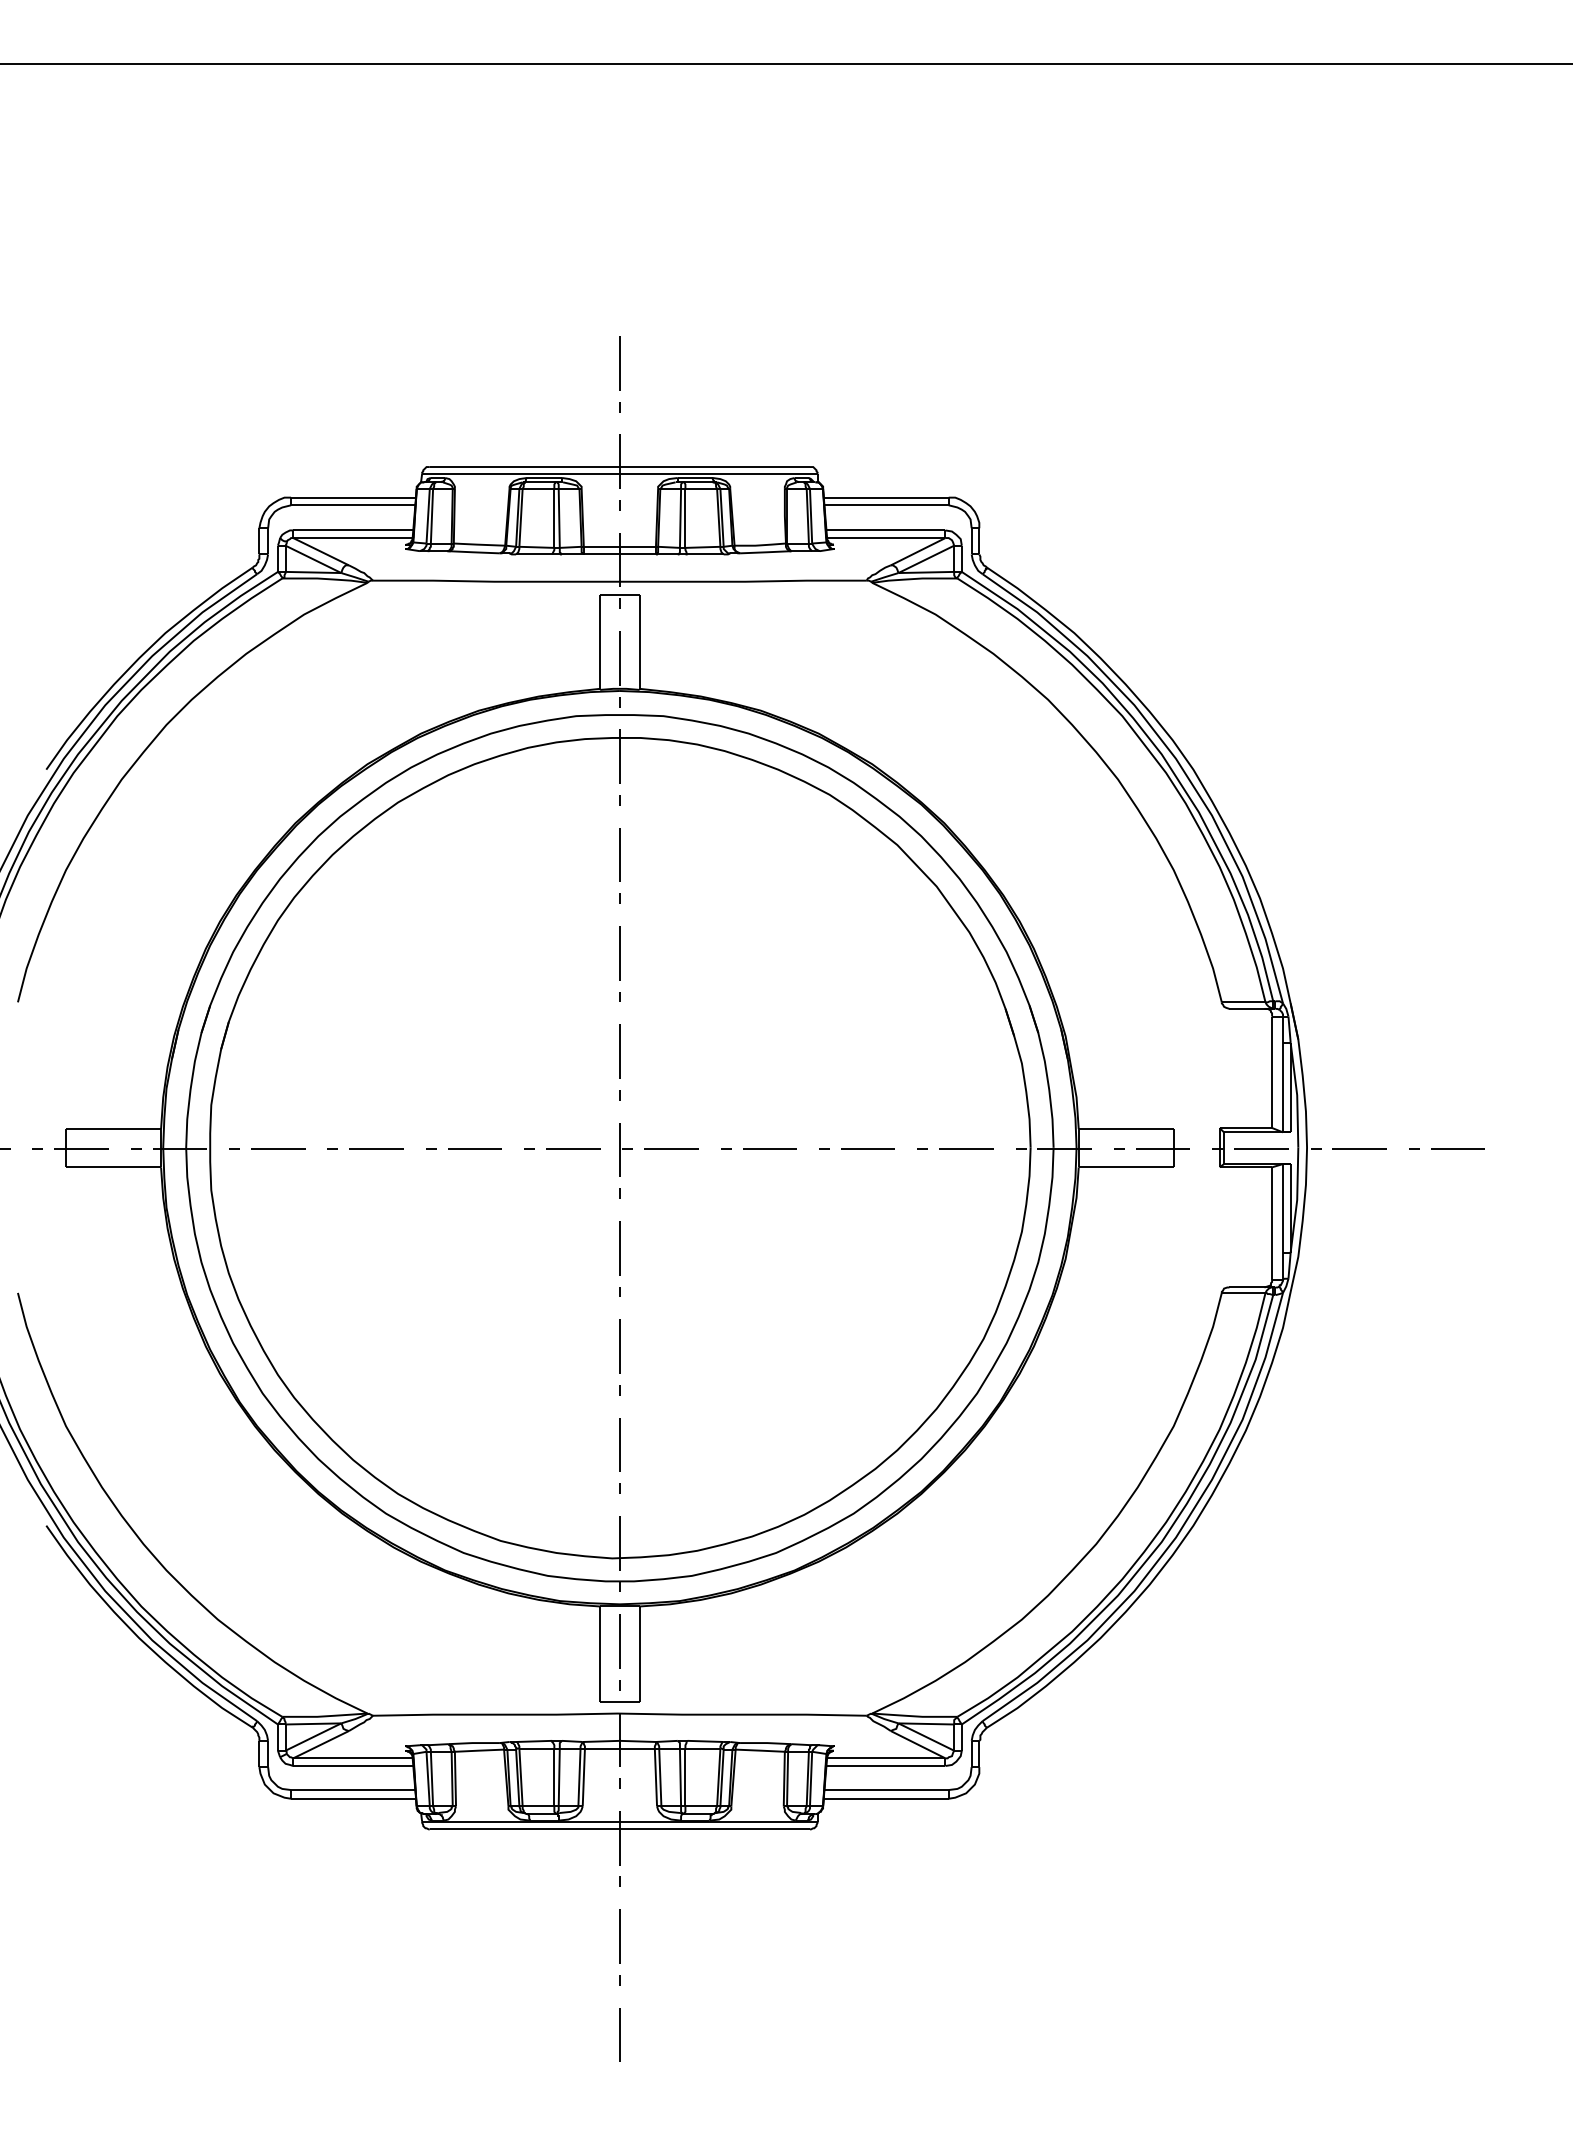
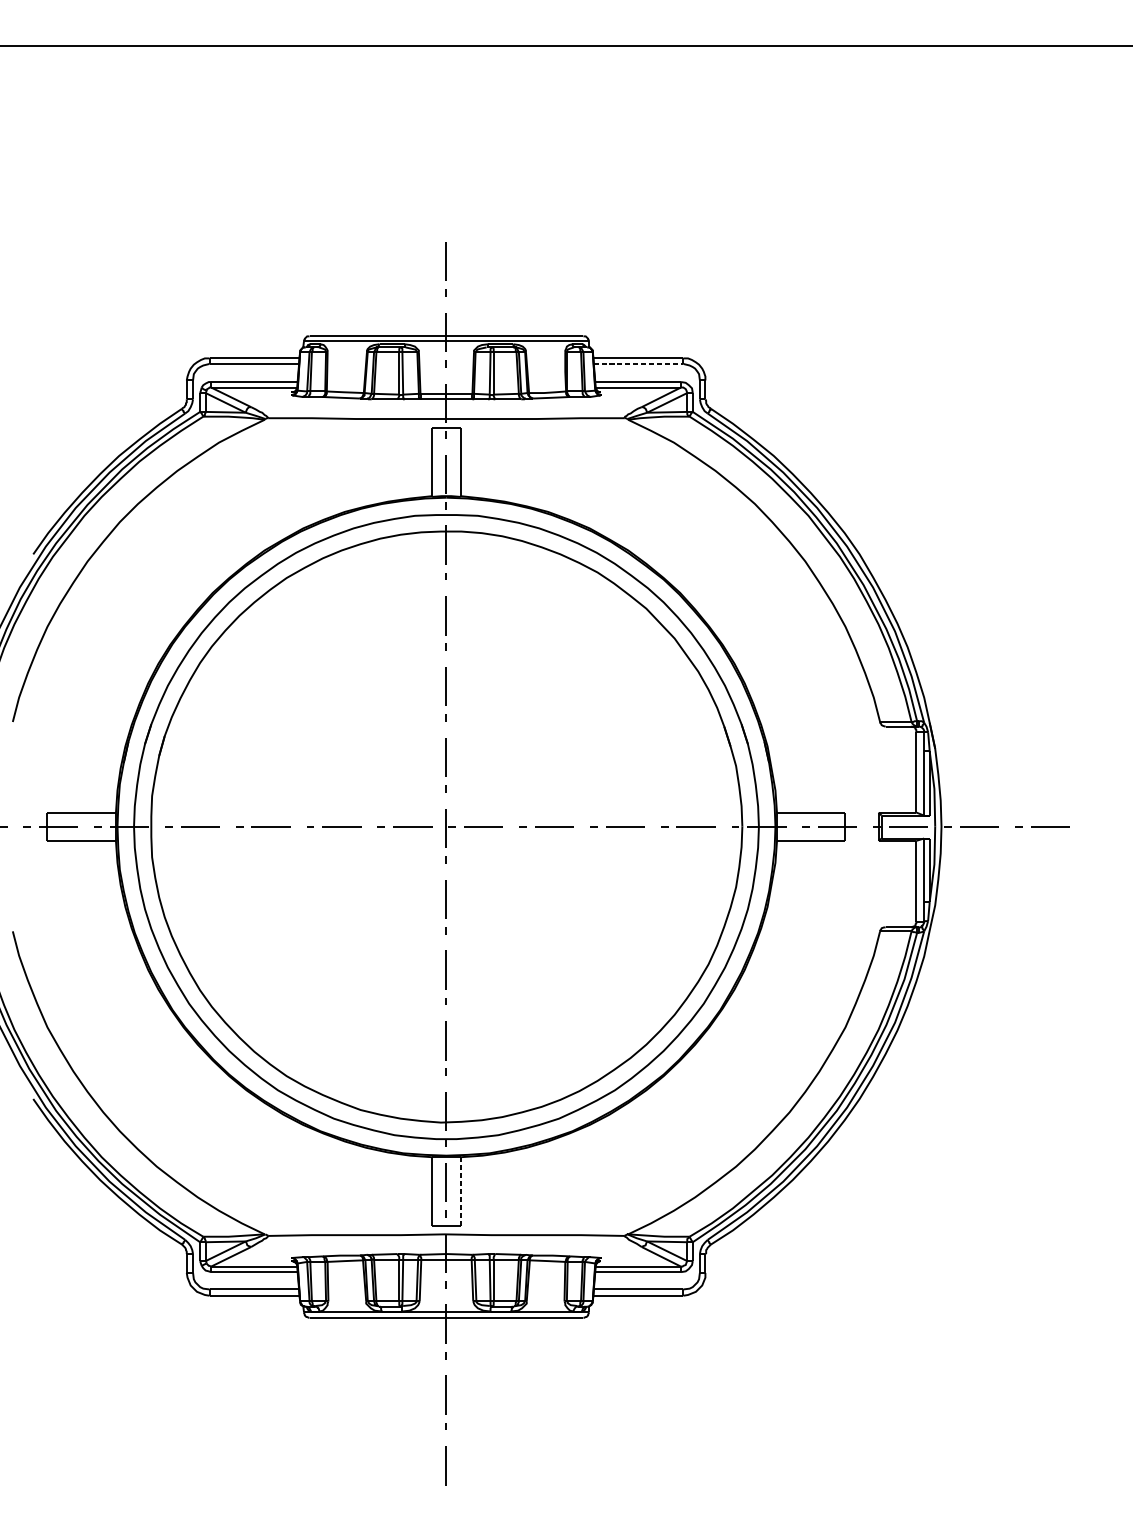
line: (886, 505) -> (638, 364), solid -> dashed
line: (639, 1654) -> (460, 1191), solid -> dashed

